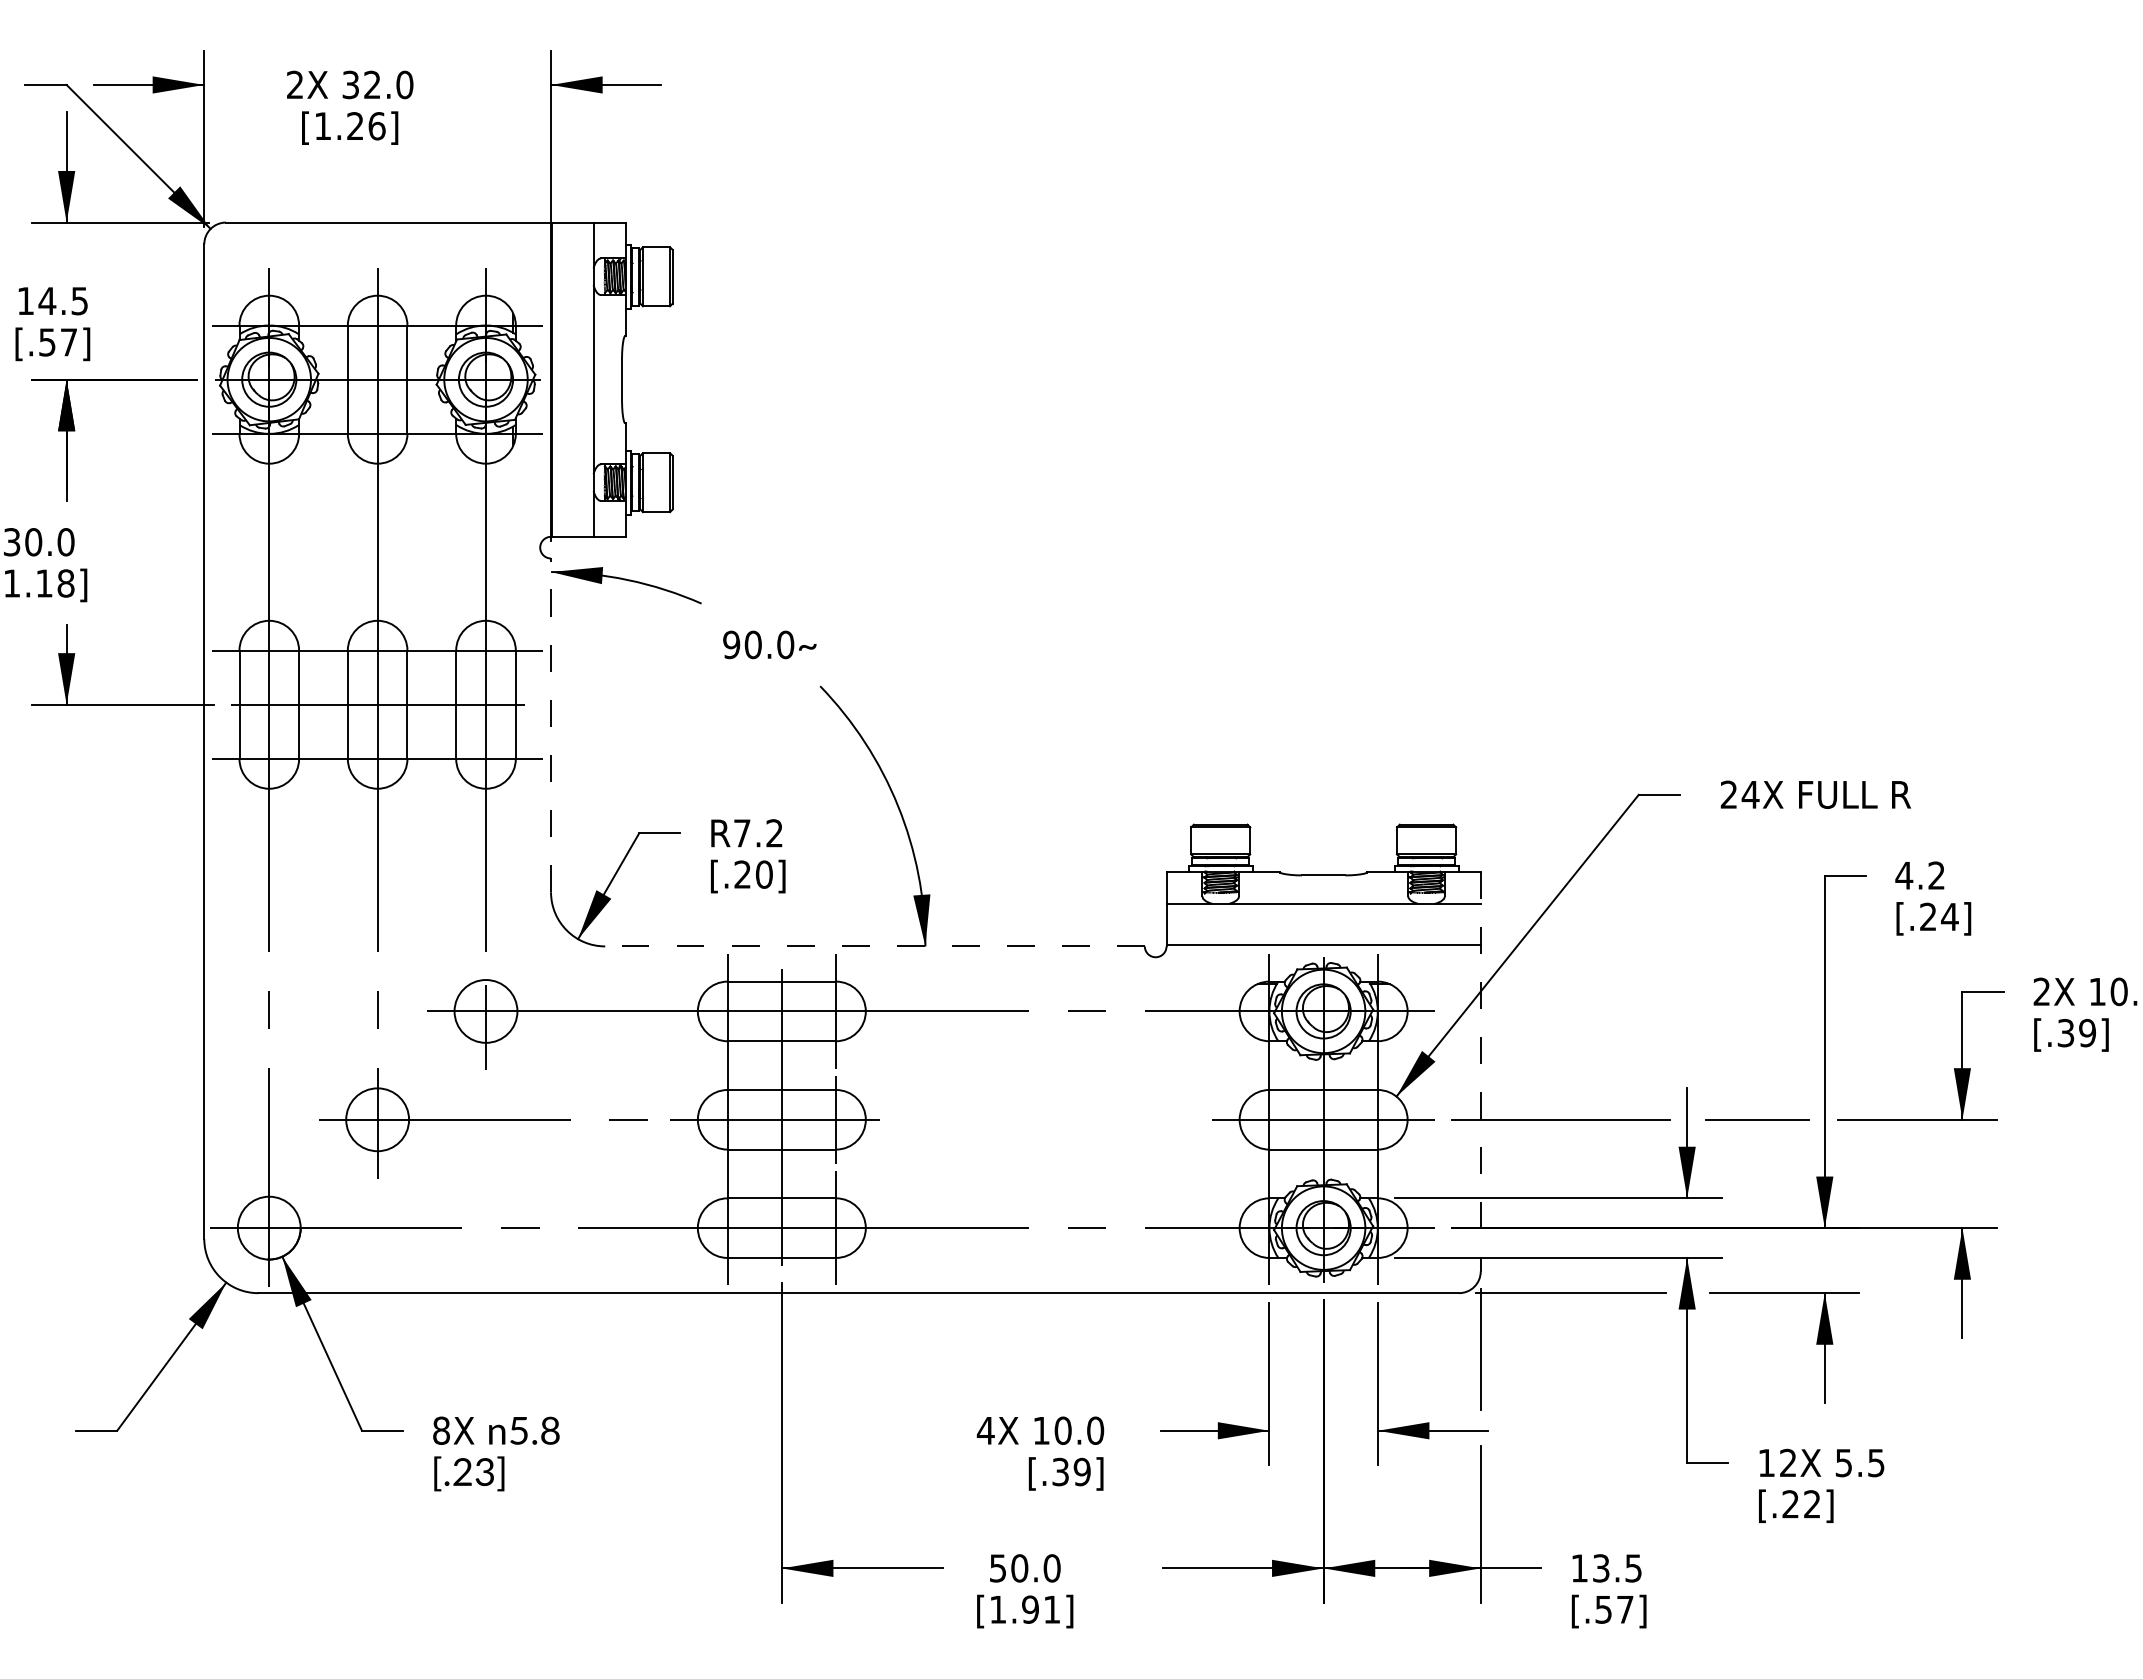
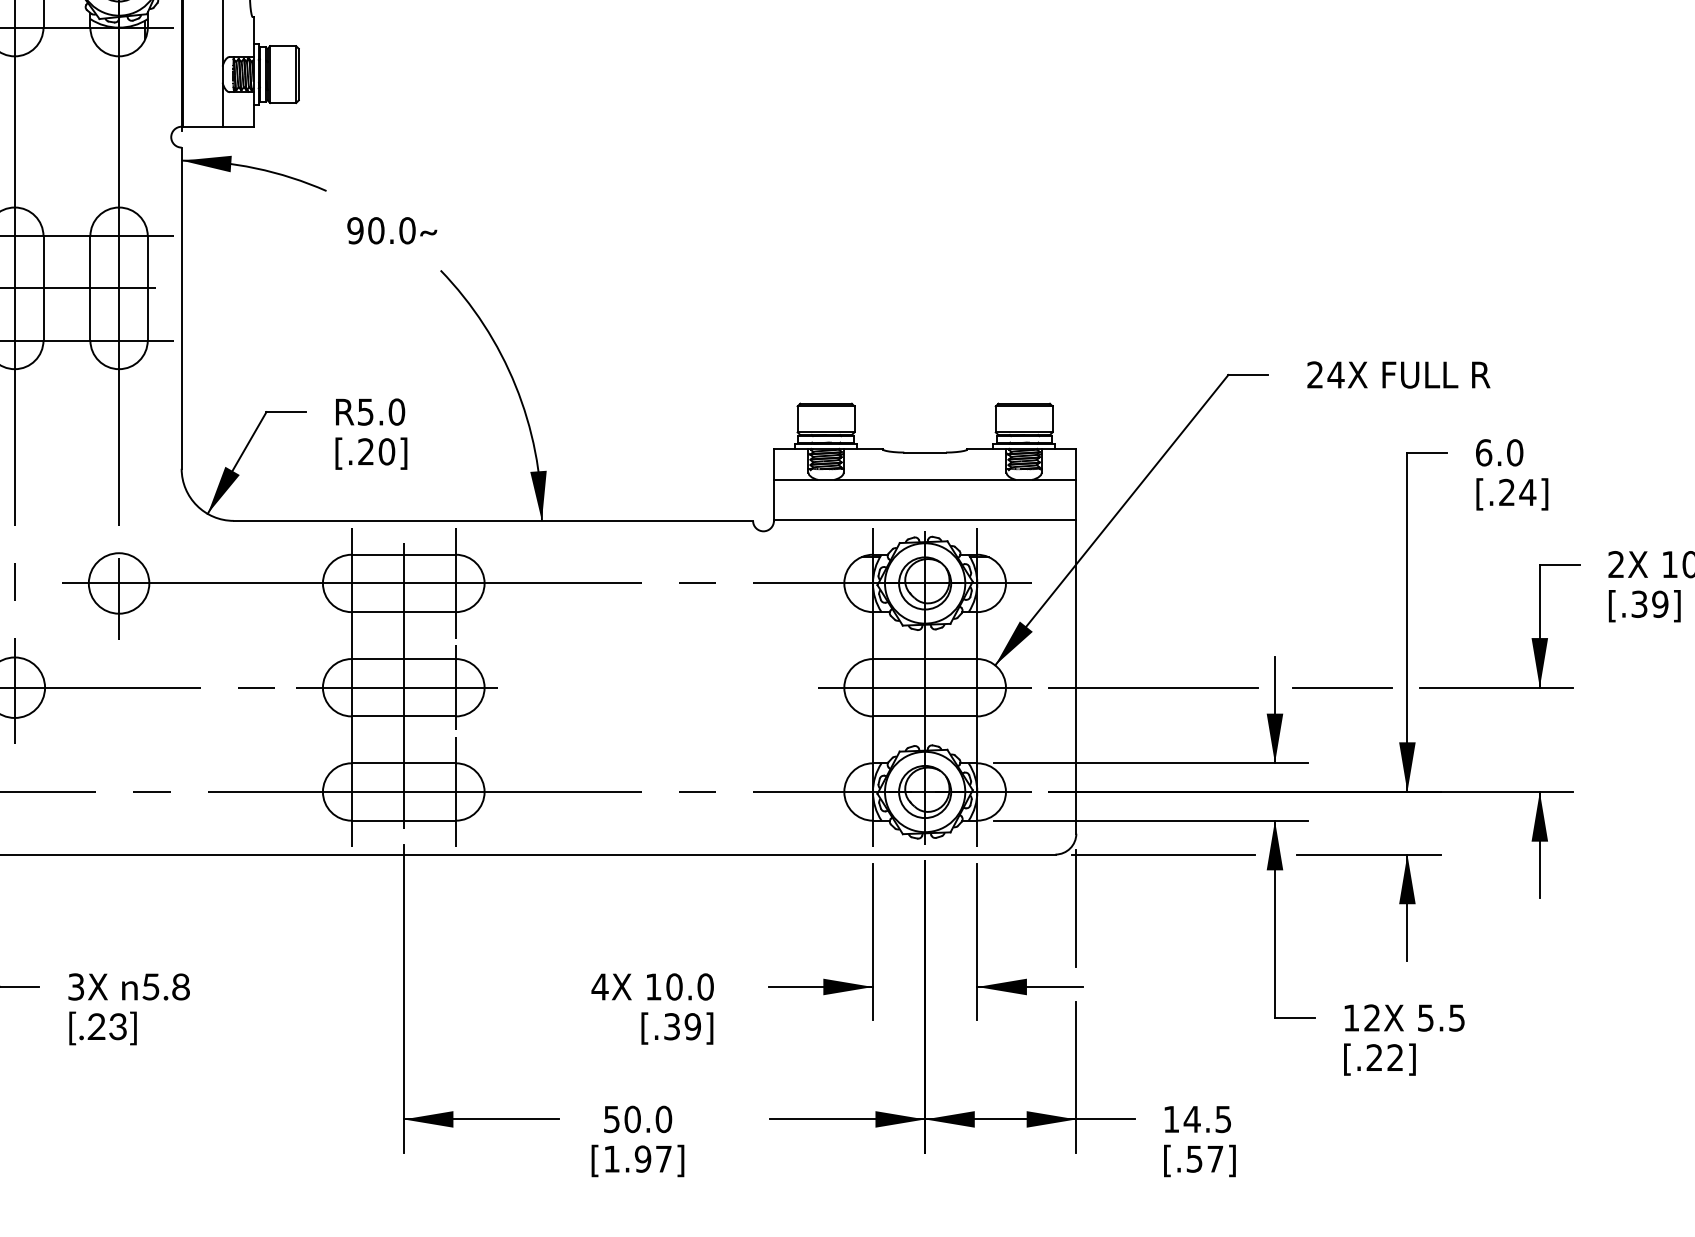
line: (551, 725) -> (182, 308), dashed -> solid
text: (758, 833) -> (381, 412), R7.2 -> R5.0
text: (1920, 875) -> (1499, 452), 4.2 -> 6.0
line: (875, 946) -> (493, 520), dashed -> solid
line: (1480, 1071) -> (1076, 641), dashed -> solid
text: (441, 1430) -> (76, 986), 8X -> 3X
text: (1601, 1568) -> (1192, 1119), 13.5 -> 14.5
text: (1052, 1609) -> (664, 1158), [1.91] -> [1.97]

